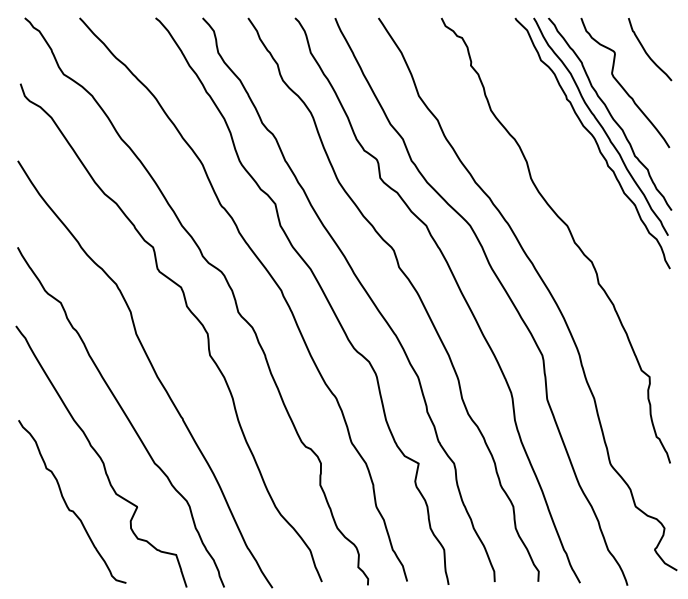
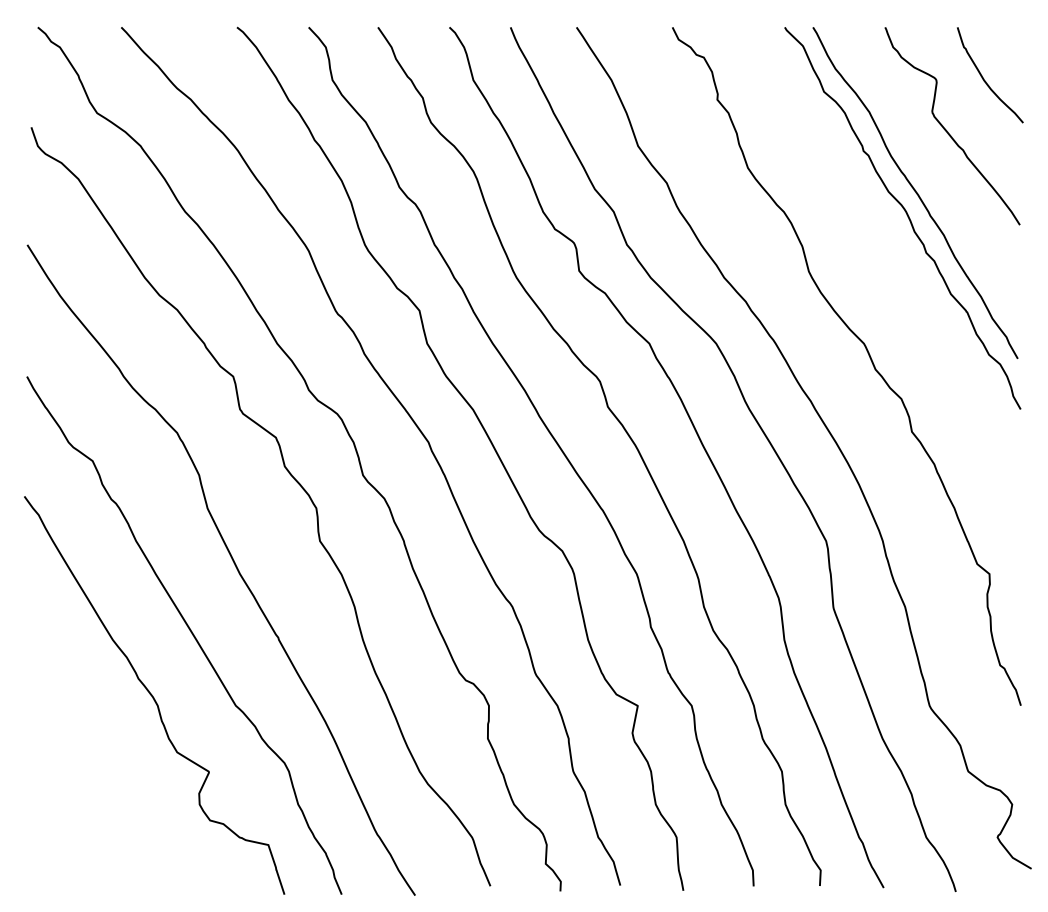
curve: (610, 113) -> (929, 172), removed
curve: (67, 504) -> (102, 768), removed

